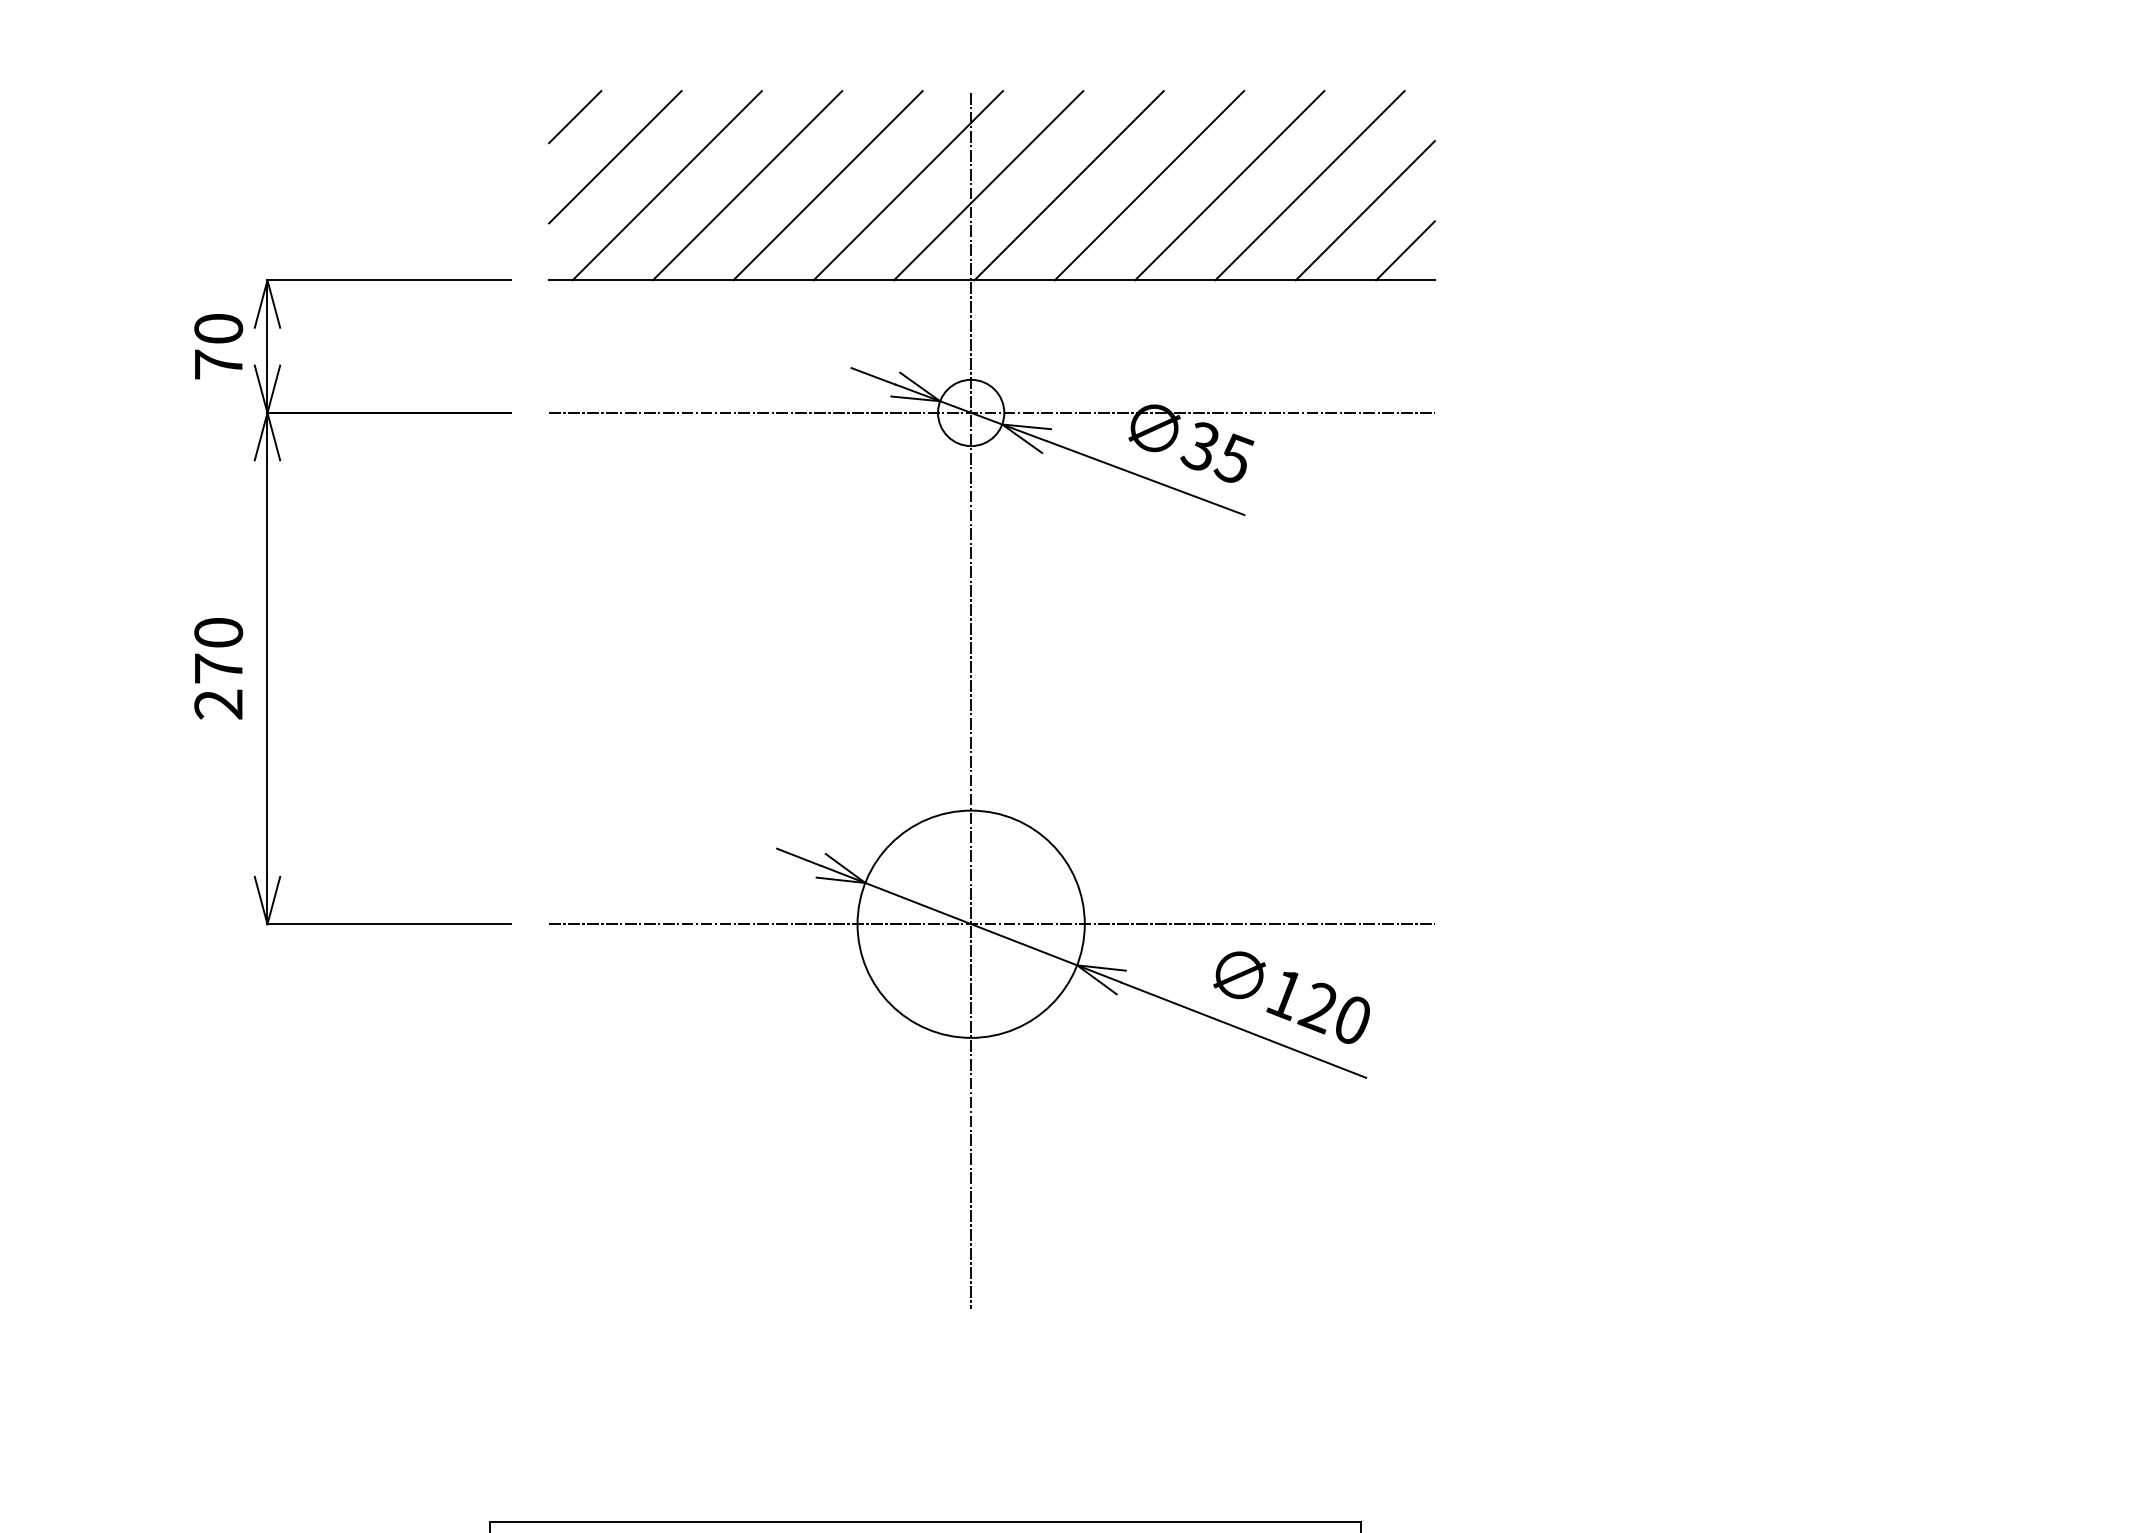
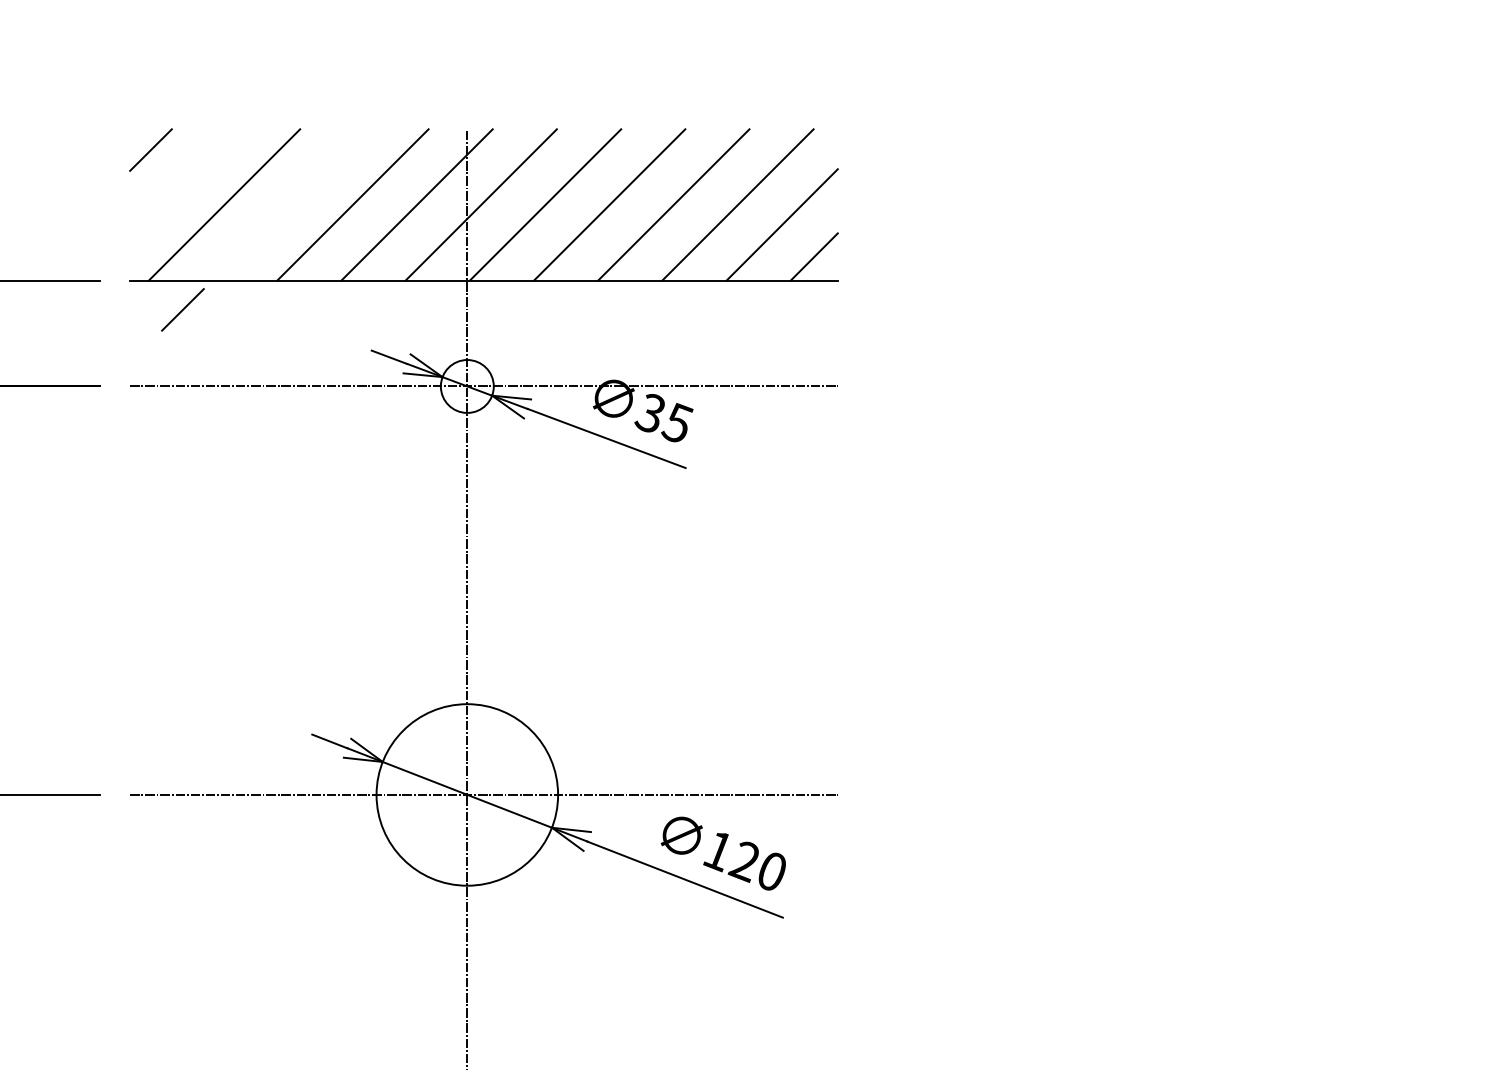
line: (615, 157) -> (183, 182), removed
line: (747, 185) -> (288, 204), removed
line: (615, 317) -> (183, 310), added

